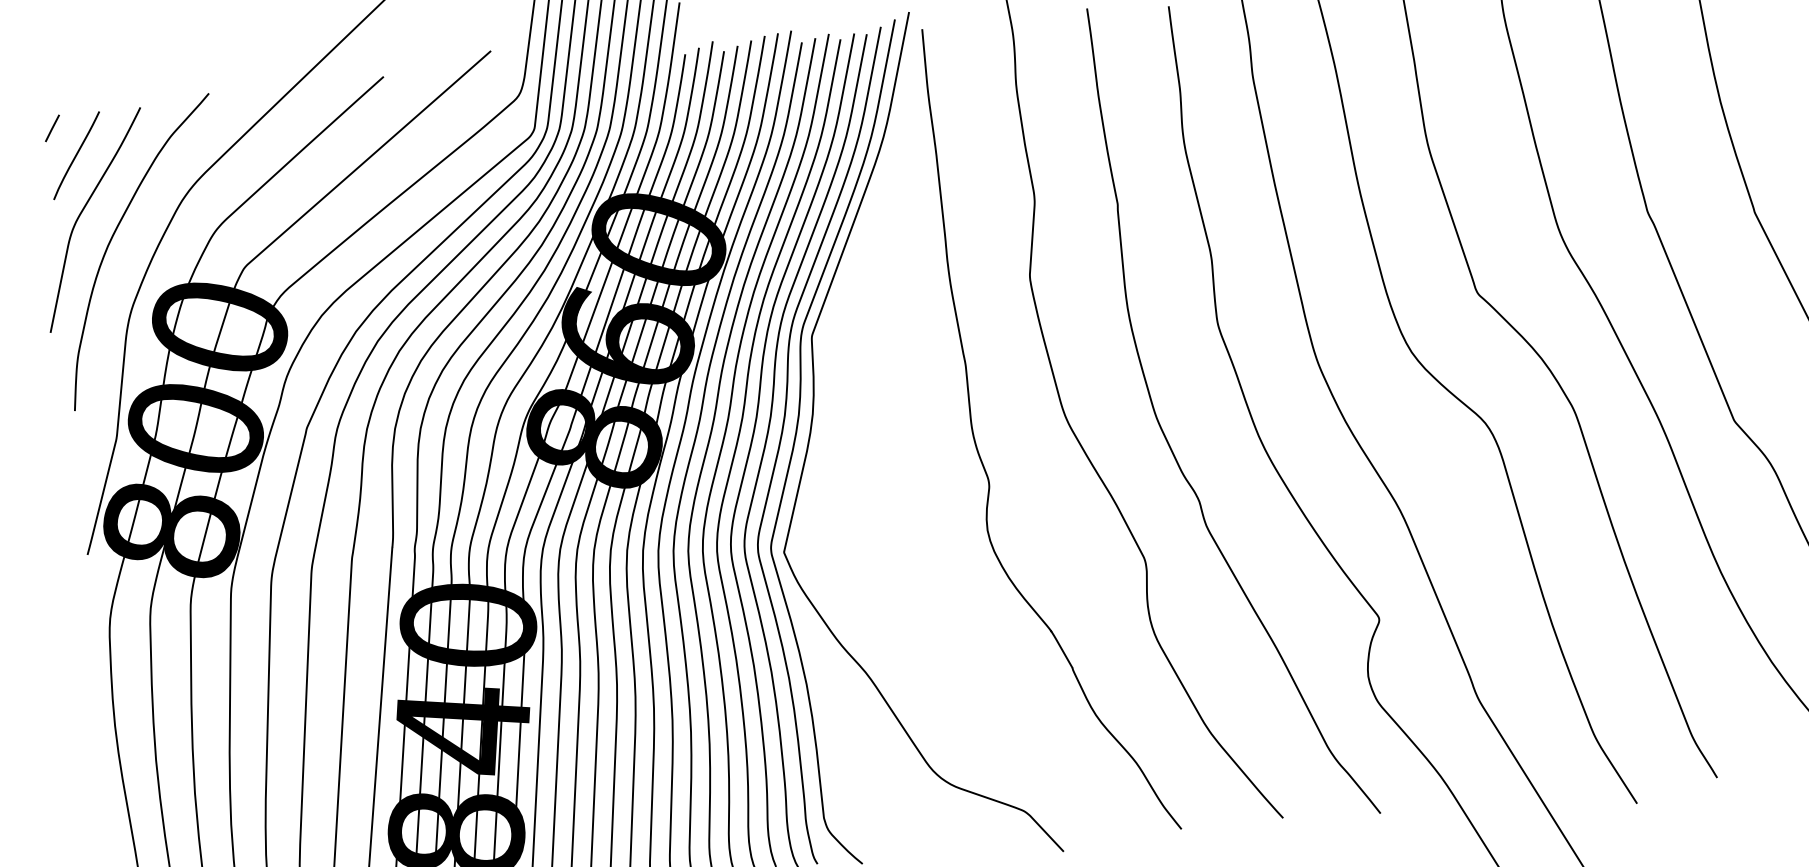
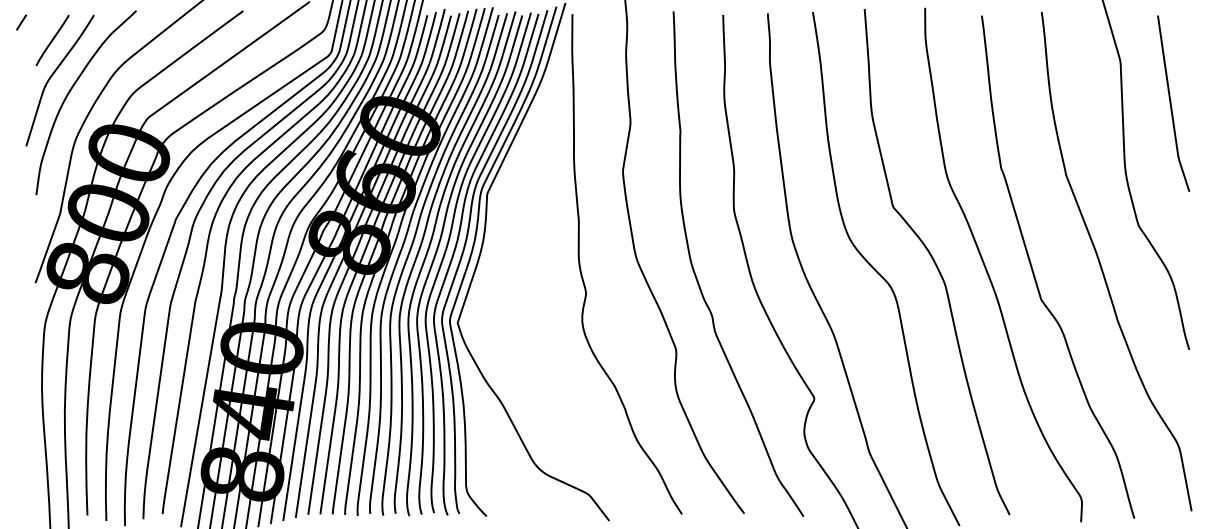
line: (52, 128) -> (21, 22), moved

